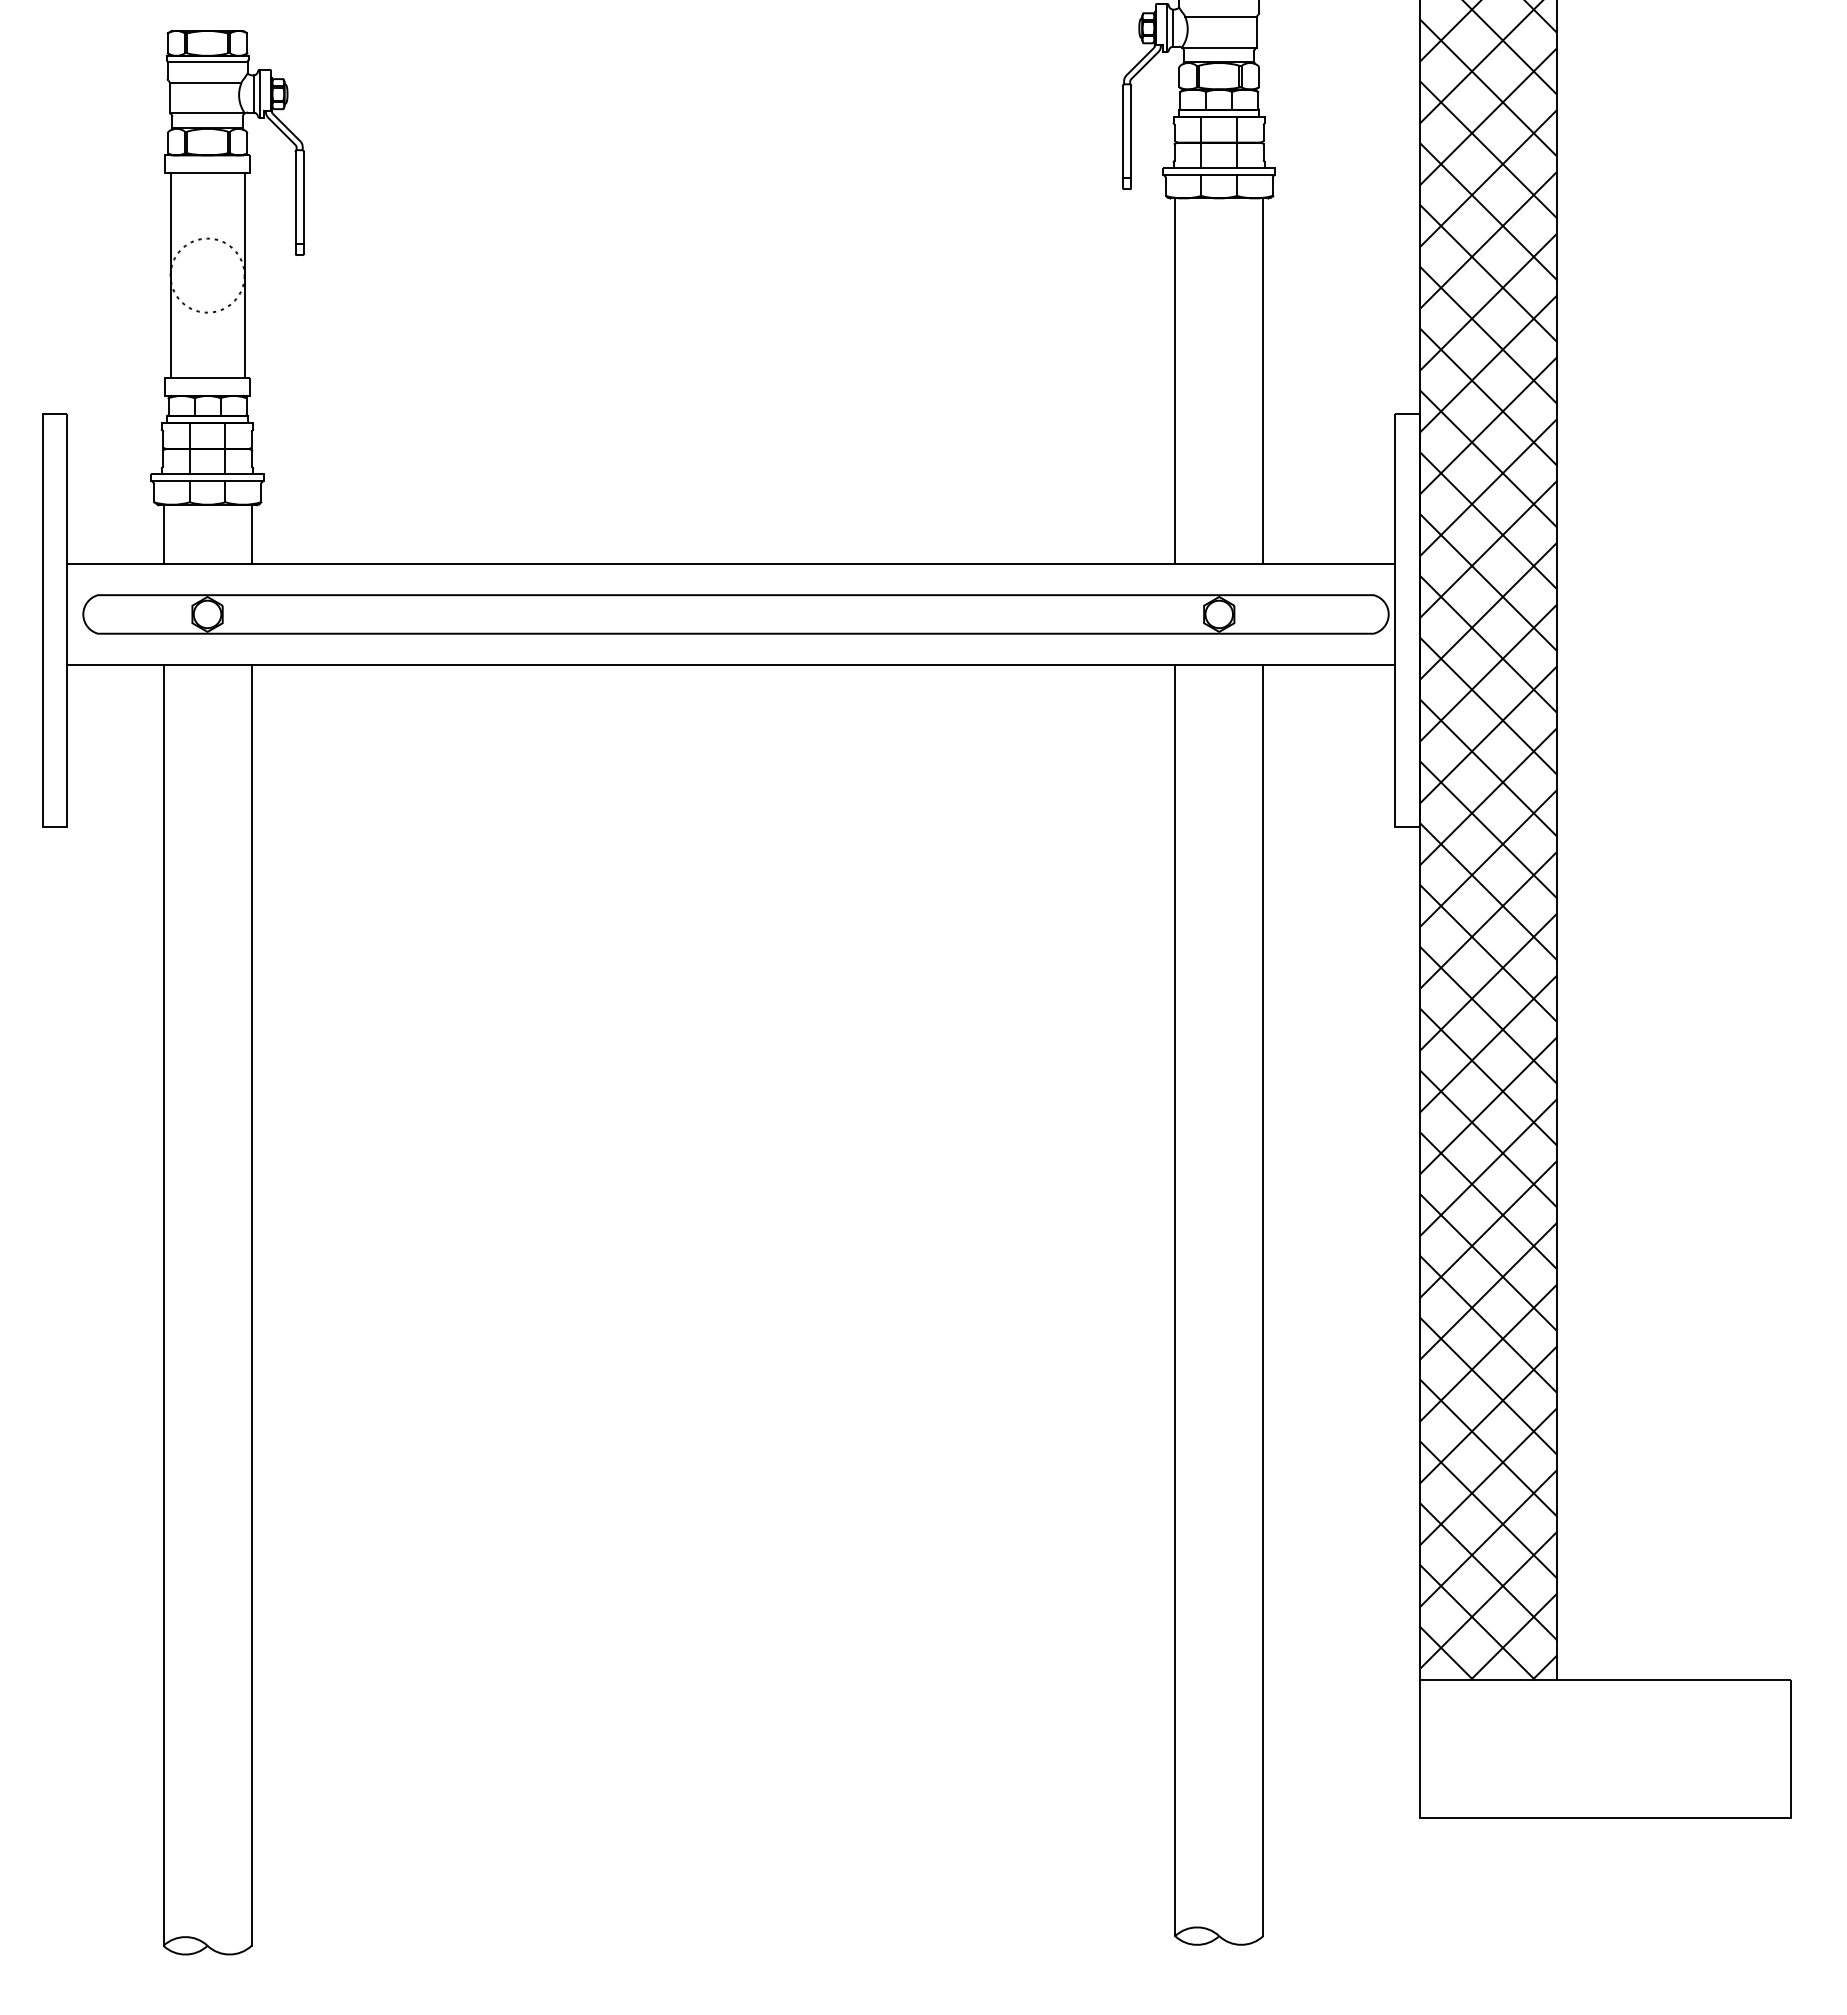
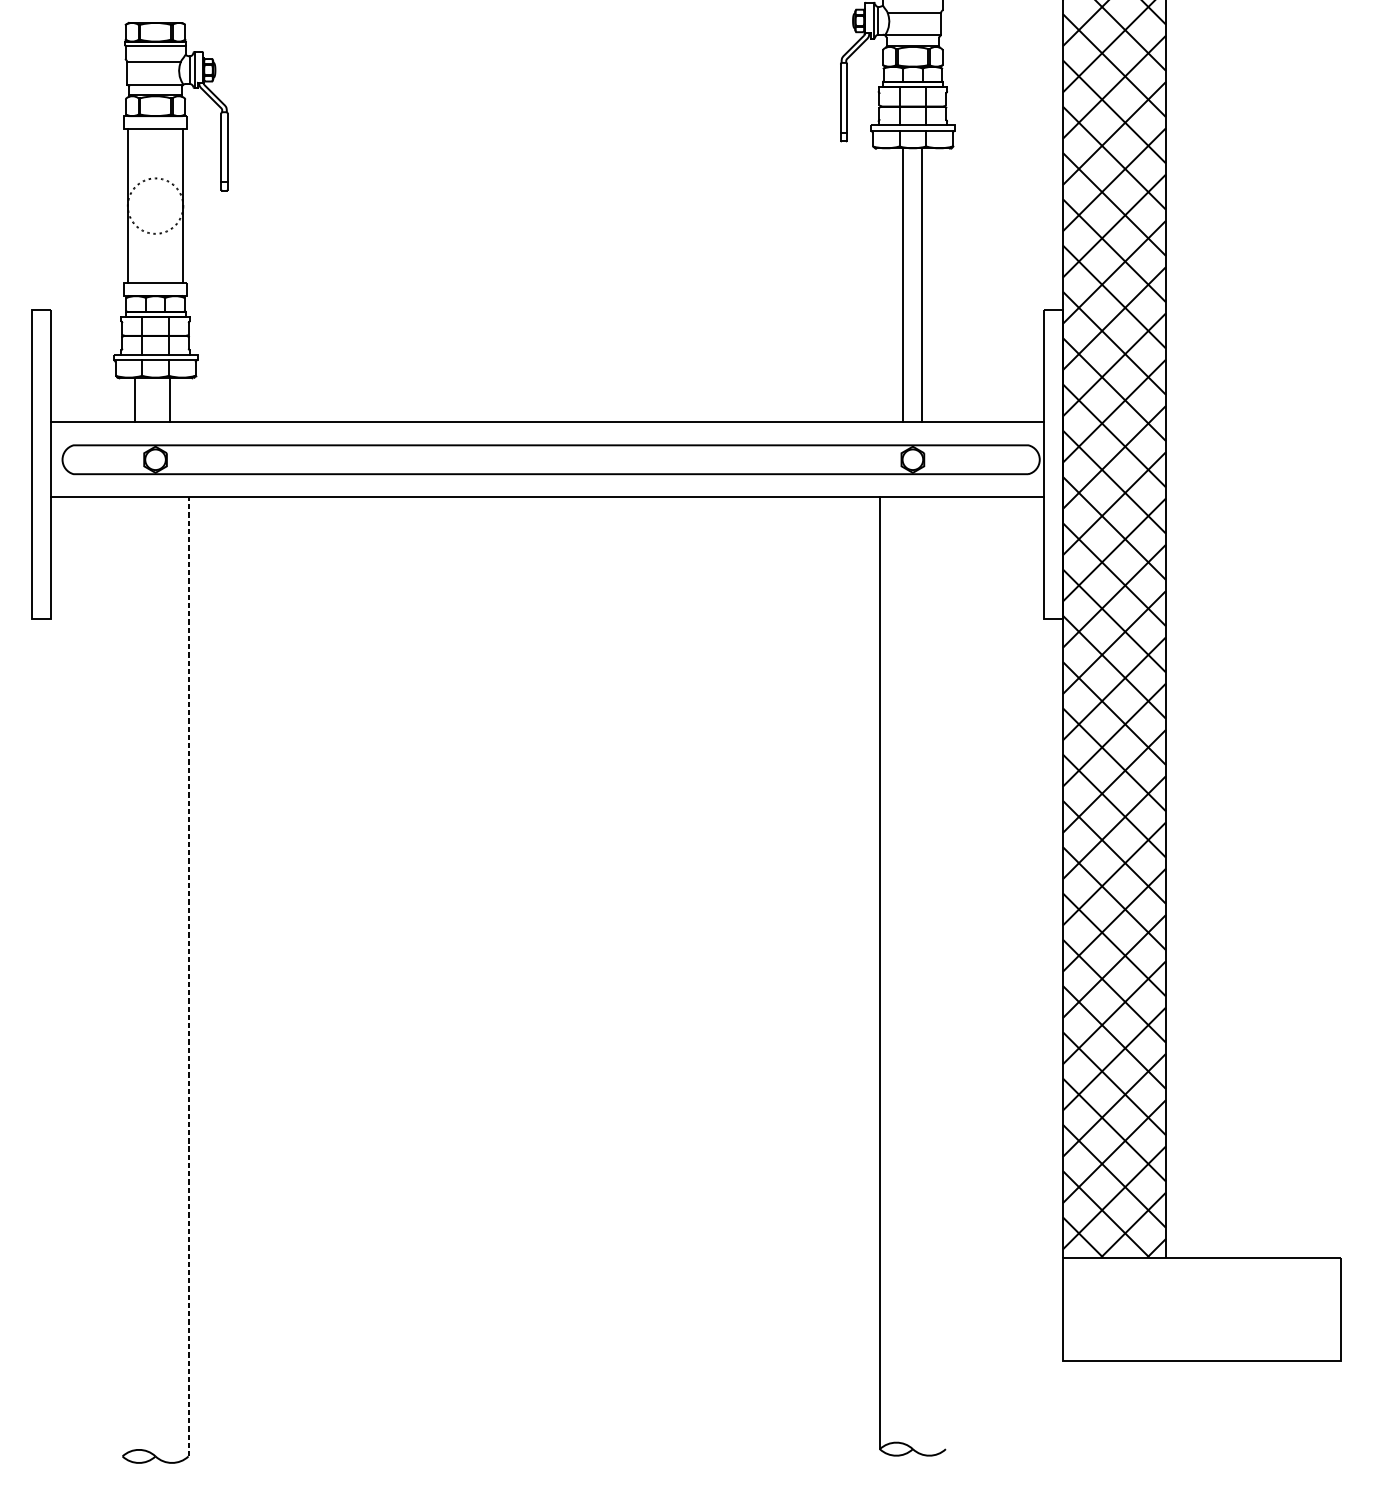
line: (1175, 380) -> (922, 284), moved
line: (1263, 380) -> (903, 284), moved
line: (163, 533) -> (170, 399), moved
line: (251, 533) -> (134, 399), moved
line: (1263, 1300) -> (946, 973), removed
line: (163, 1304) -> (122, 976), removed
line: (251, 1305) -> (188, 977), solid -> dashed

